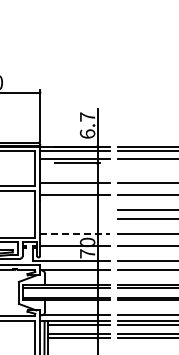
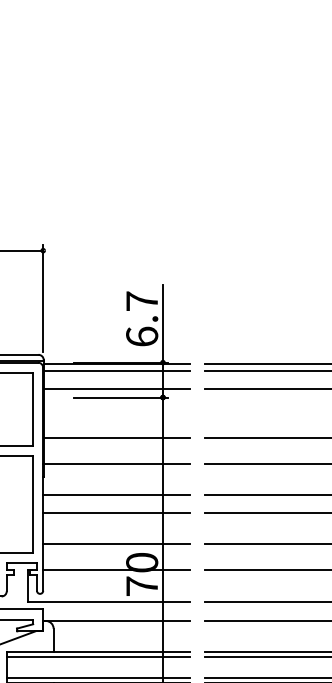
line: (75, 210) -> (116, 496), added
line: (75, 218) -> (116, 512), added
line: (75, 233) -> (116, 543), dashed -> solid

